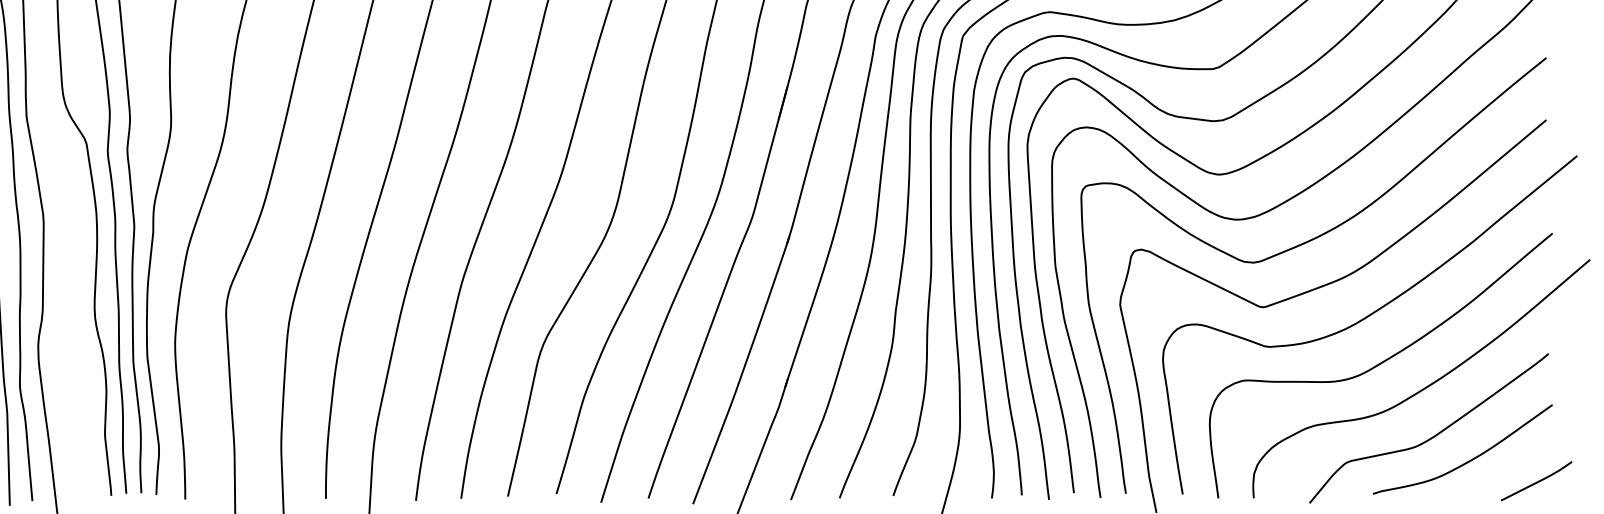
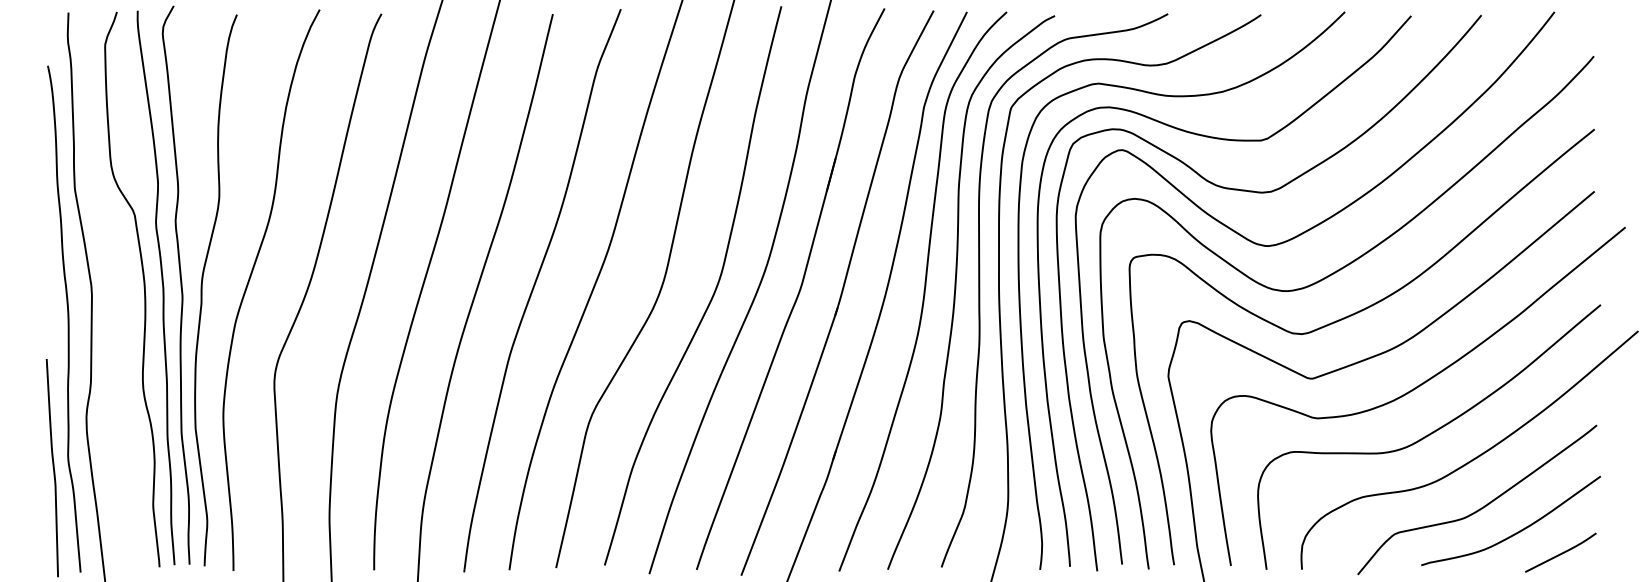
curve: (1537, 481) -> (1561, 552), moved

